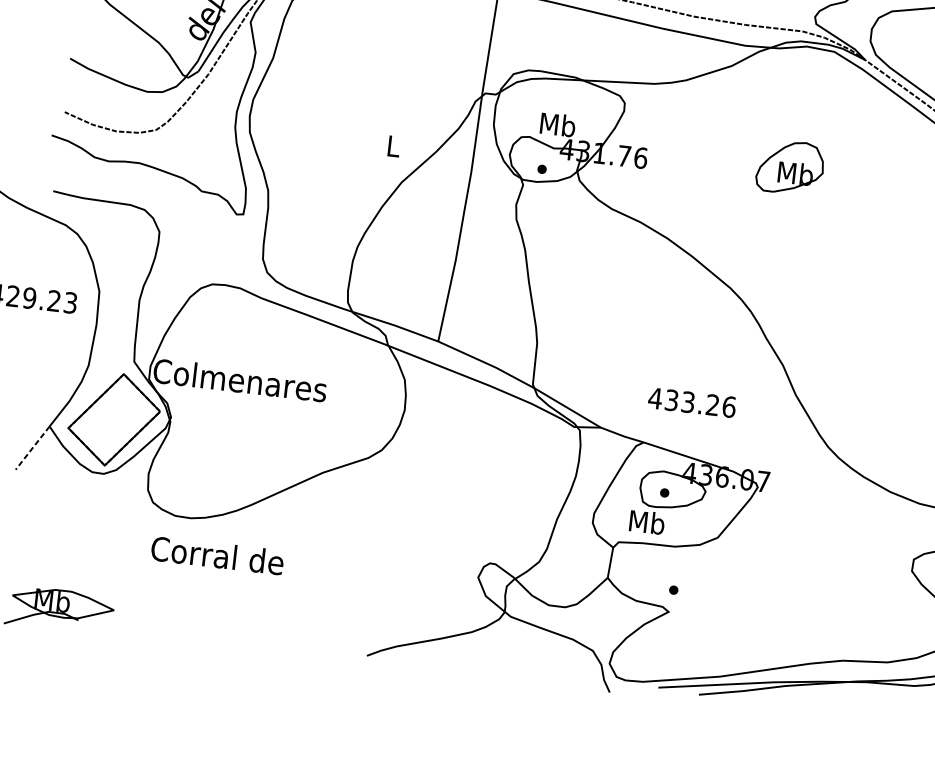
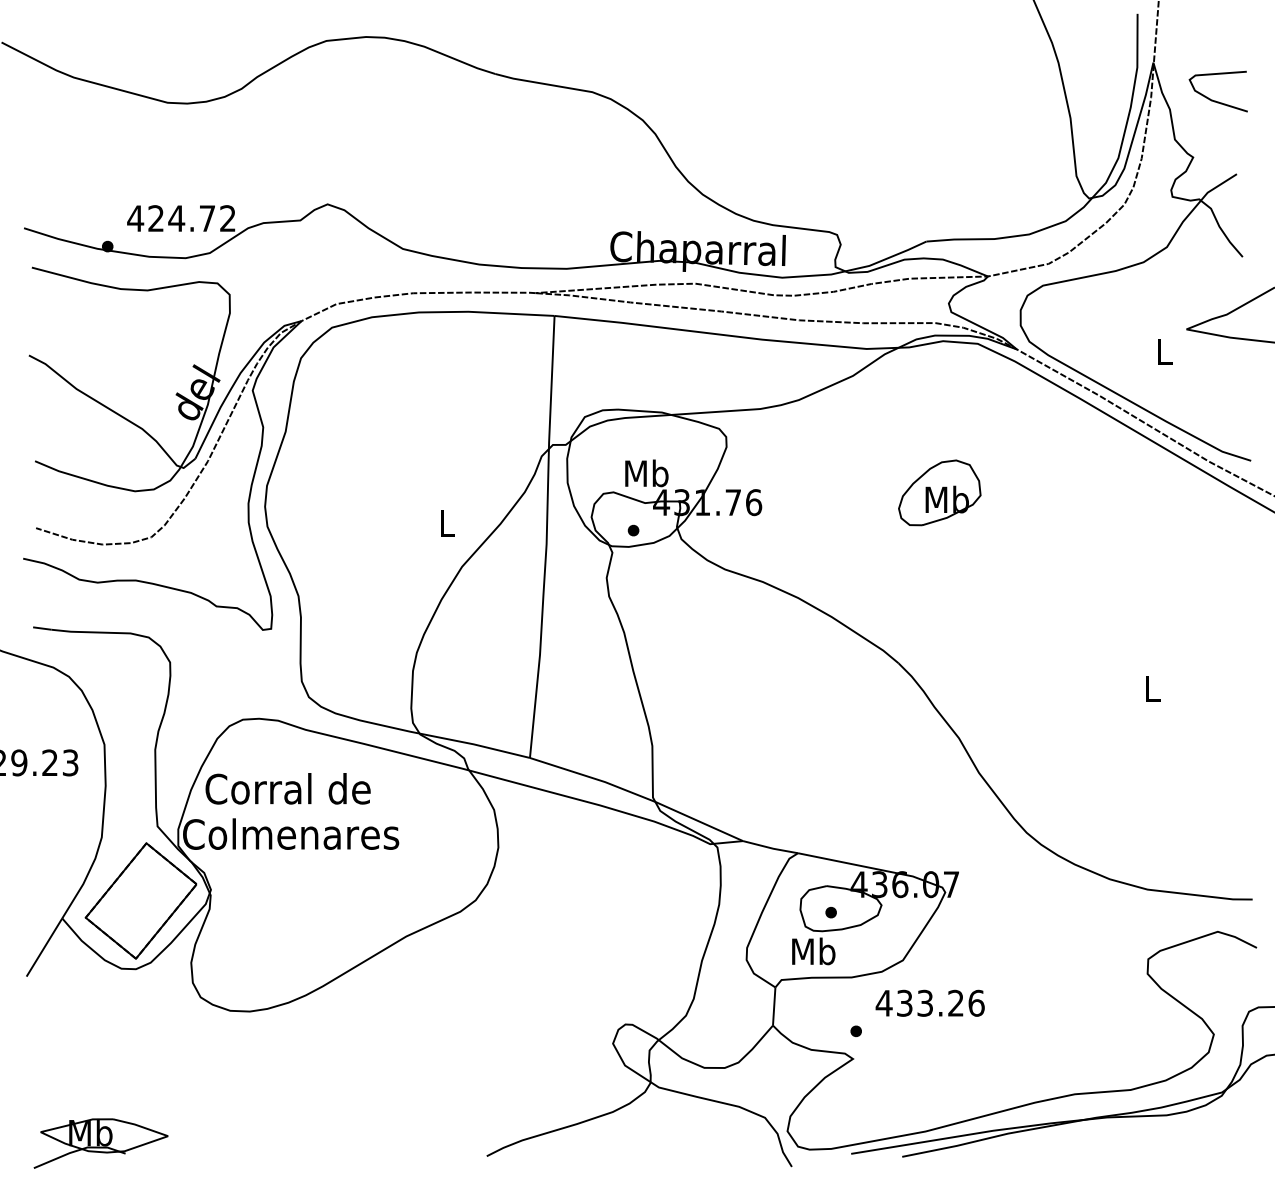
text: (691, 402) -> (929, 1002), moved
line: (32, 448) -> (44, 947), dashed -> solid
text: (217, 555) -> (287, 788), moved

